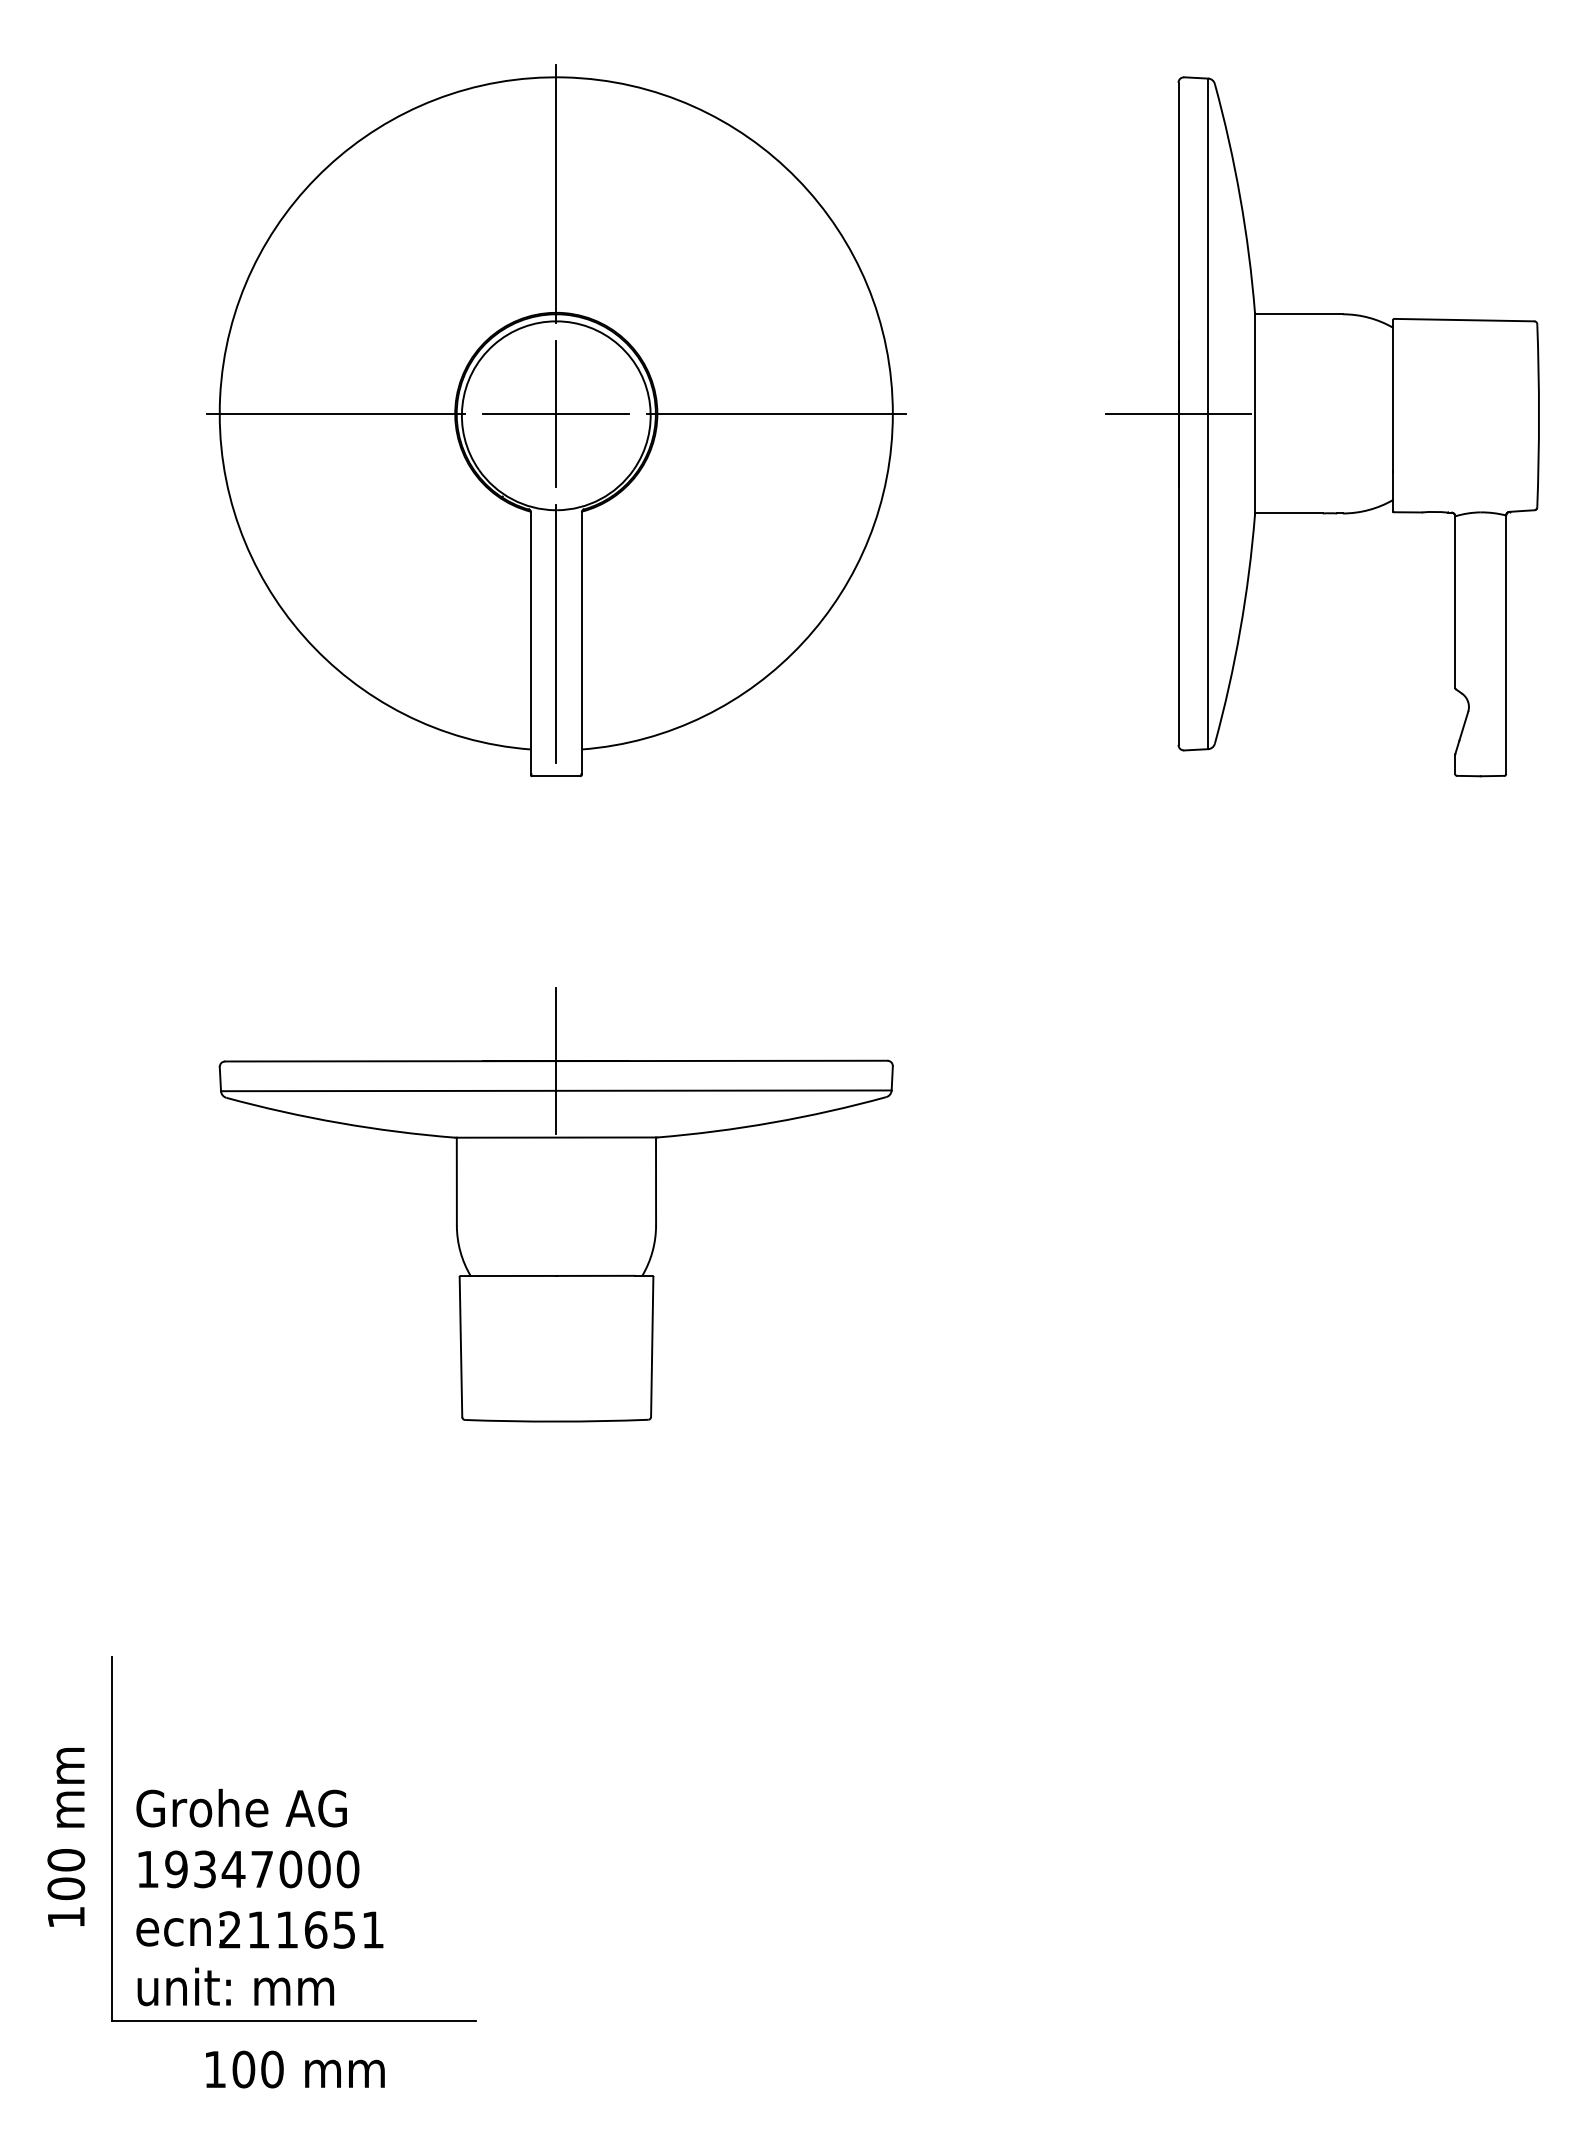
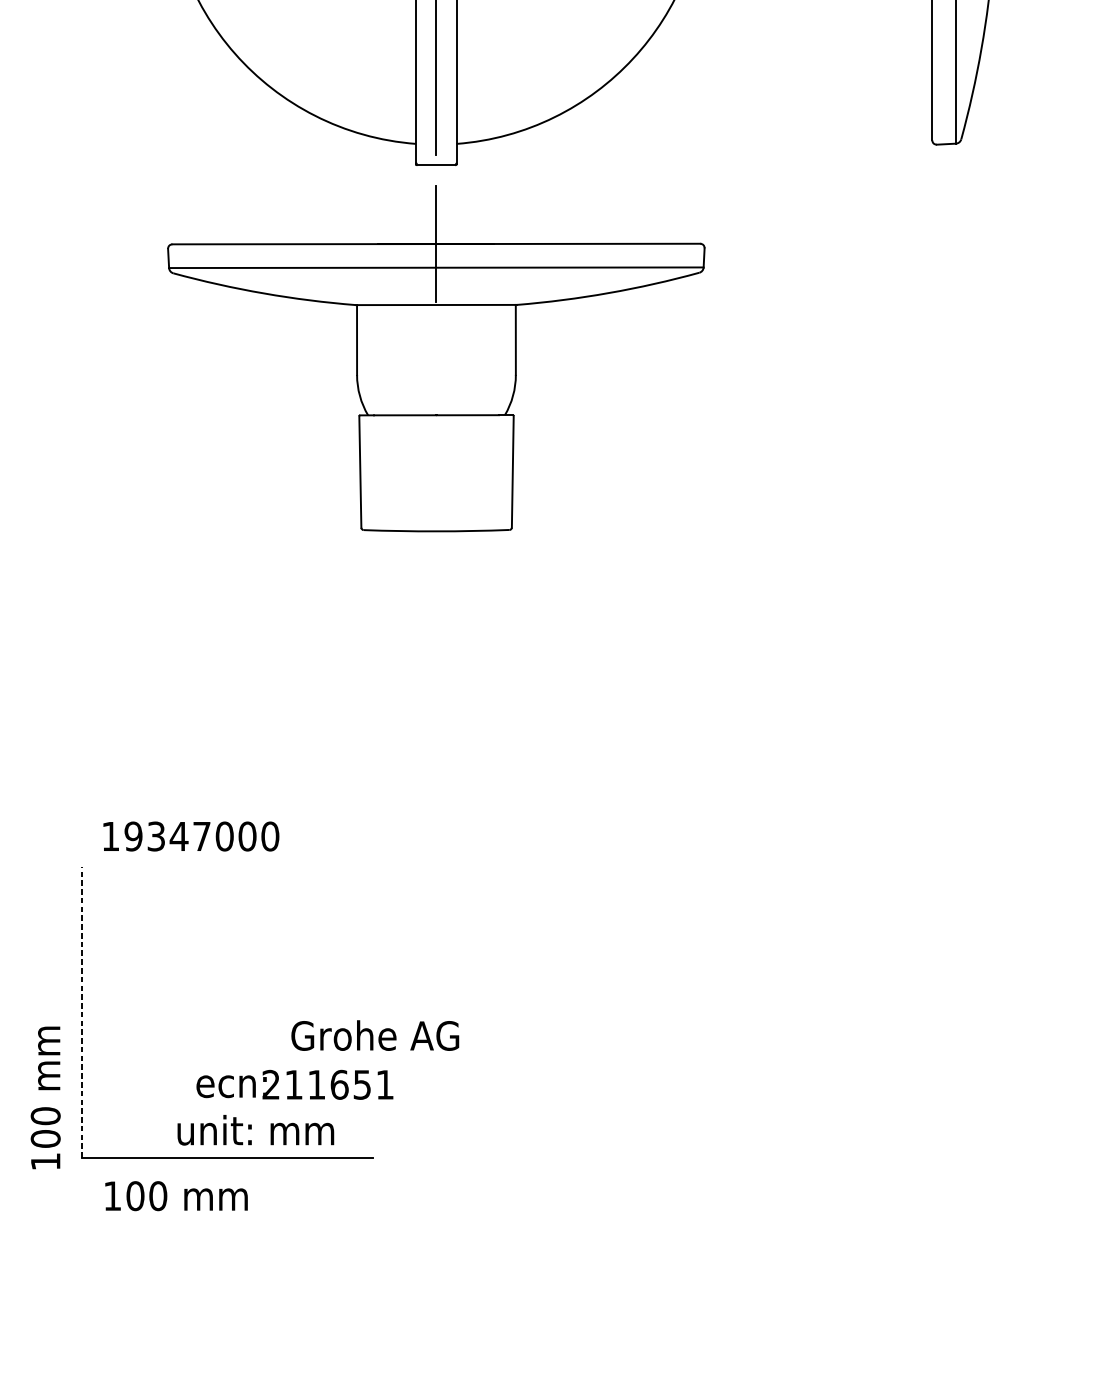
part: (555, 1204) -> (435, 358), moved
text: (241, 1807) -> (375, 1035), moved
text: (66, 1837) -> (45, 1098), moved
line: (112, 1838) -> (82, 1011), solid -> dashed
text: (248, 1869) -> (190, 836), moved
text: (259, 1929) -> (294, 1084), moved
text: (235, 1986) -> (255, 1129), moved
text: (295, 2069) -> (176, 1196), moved

